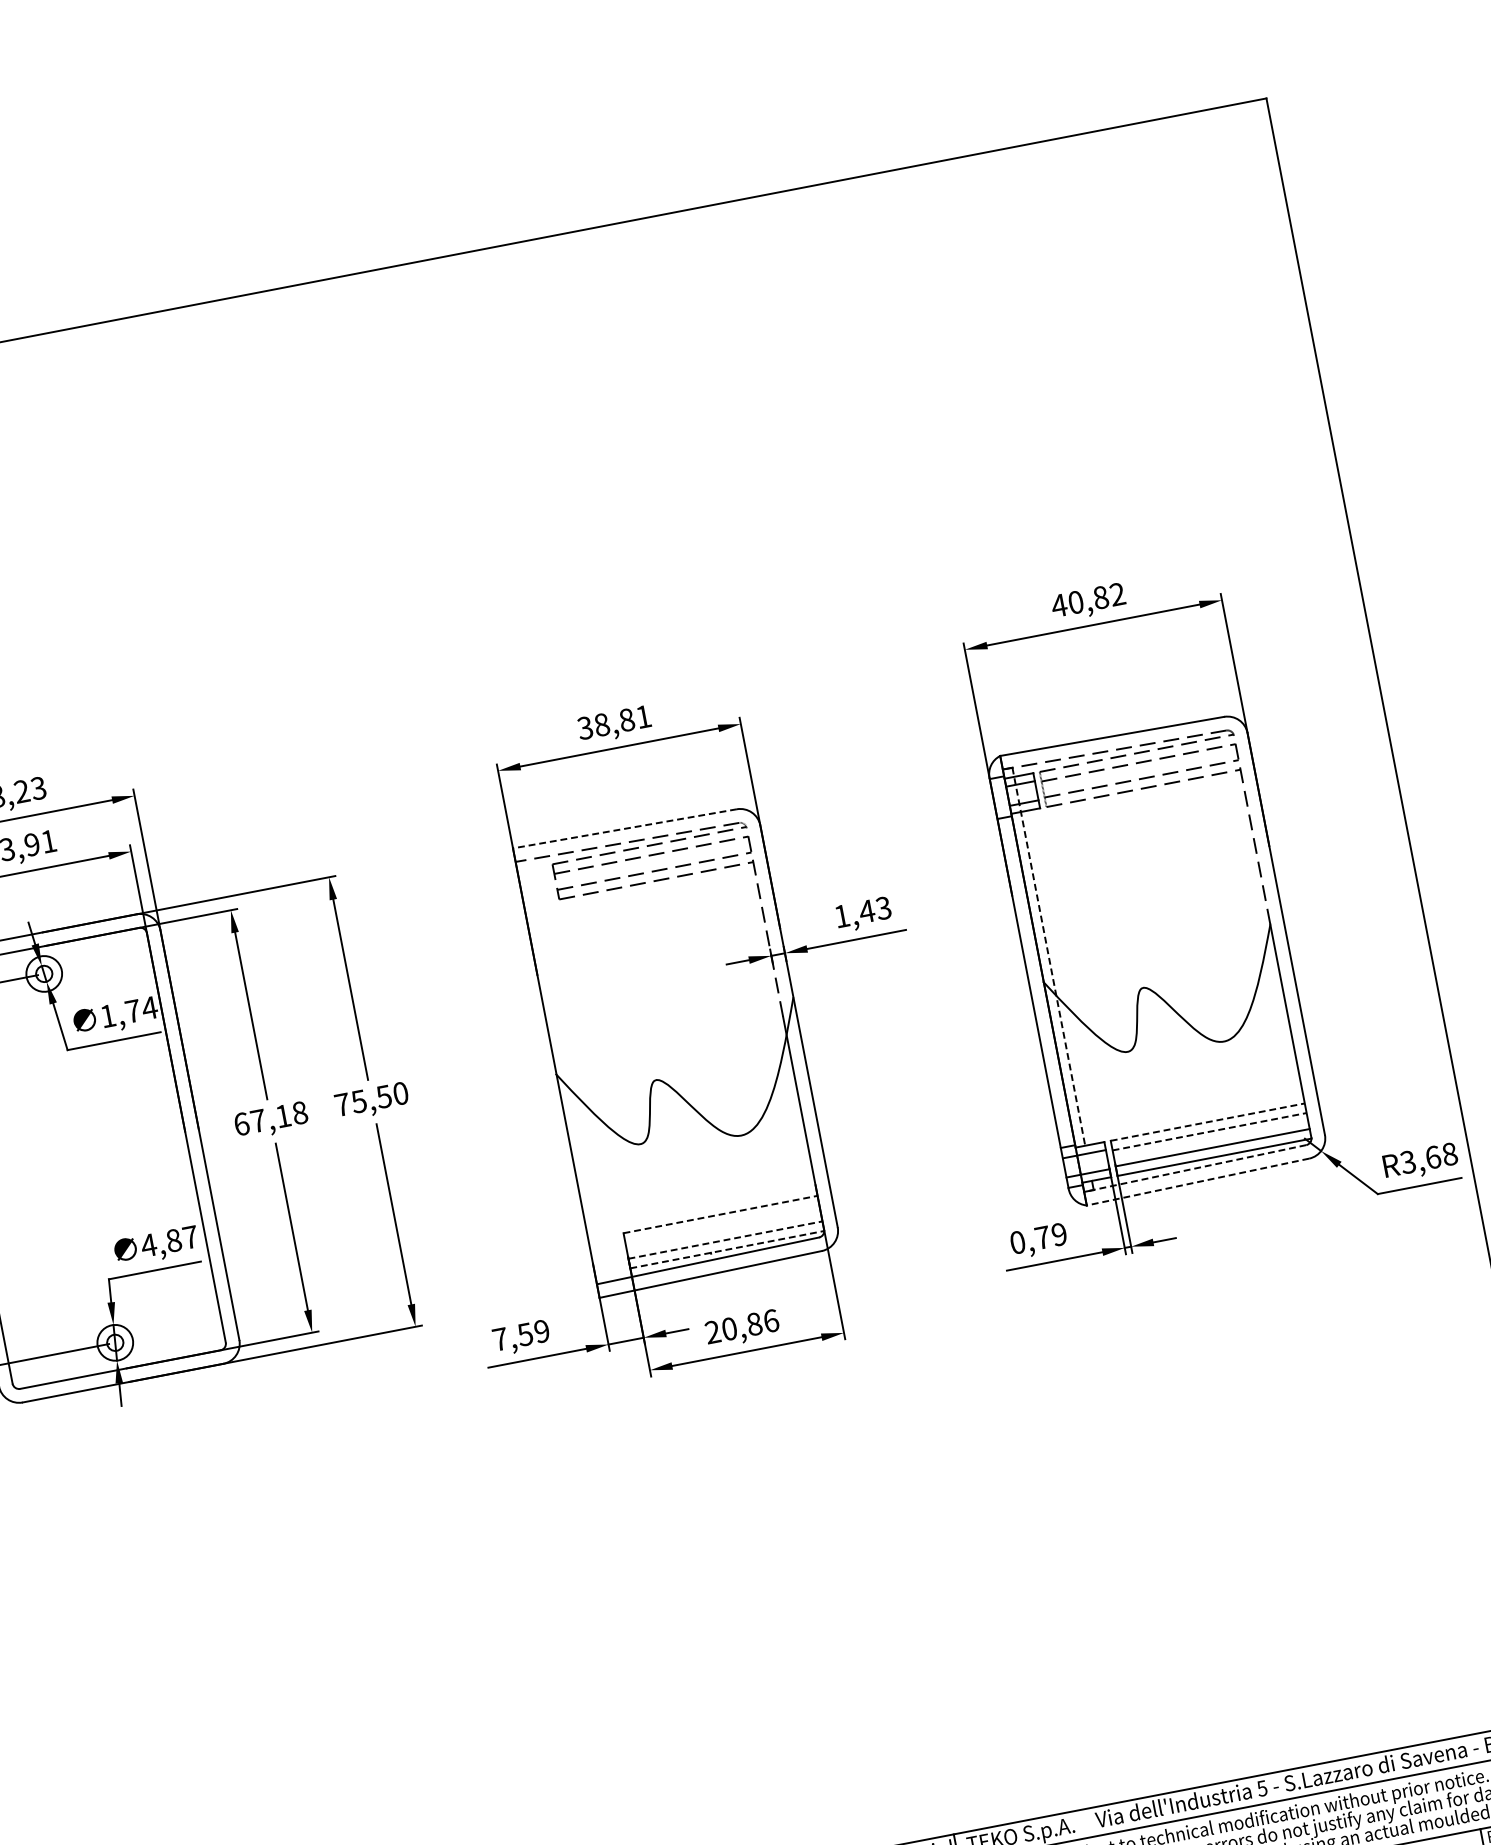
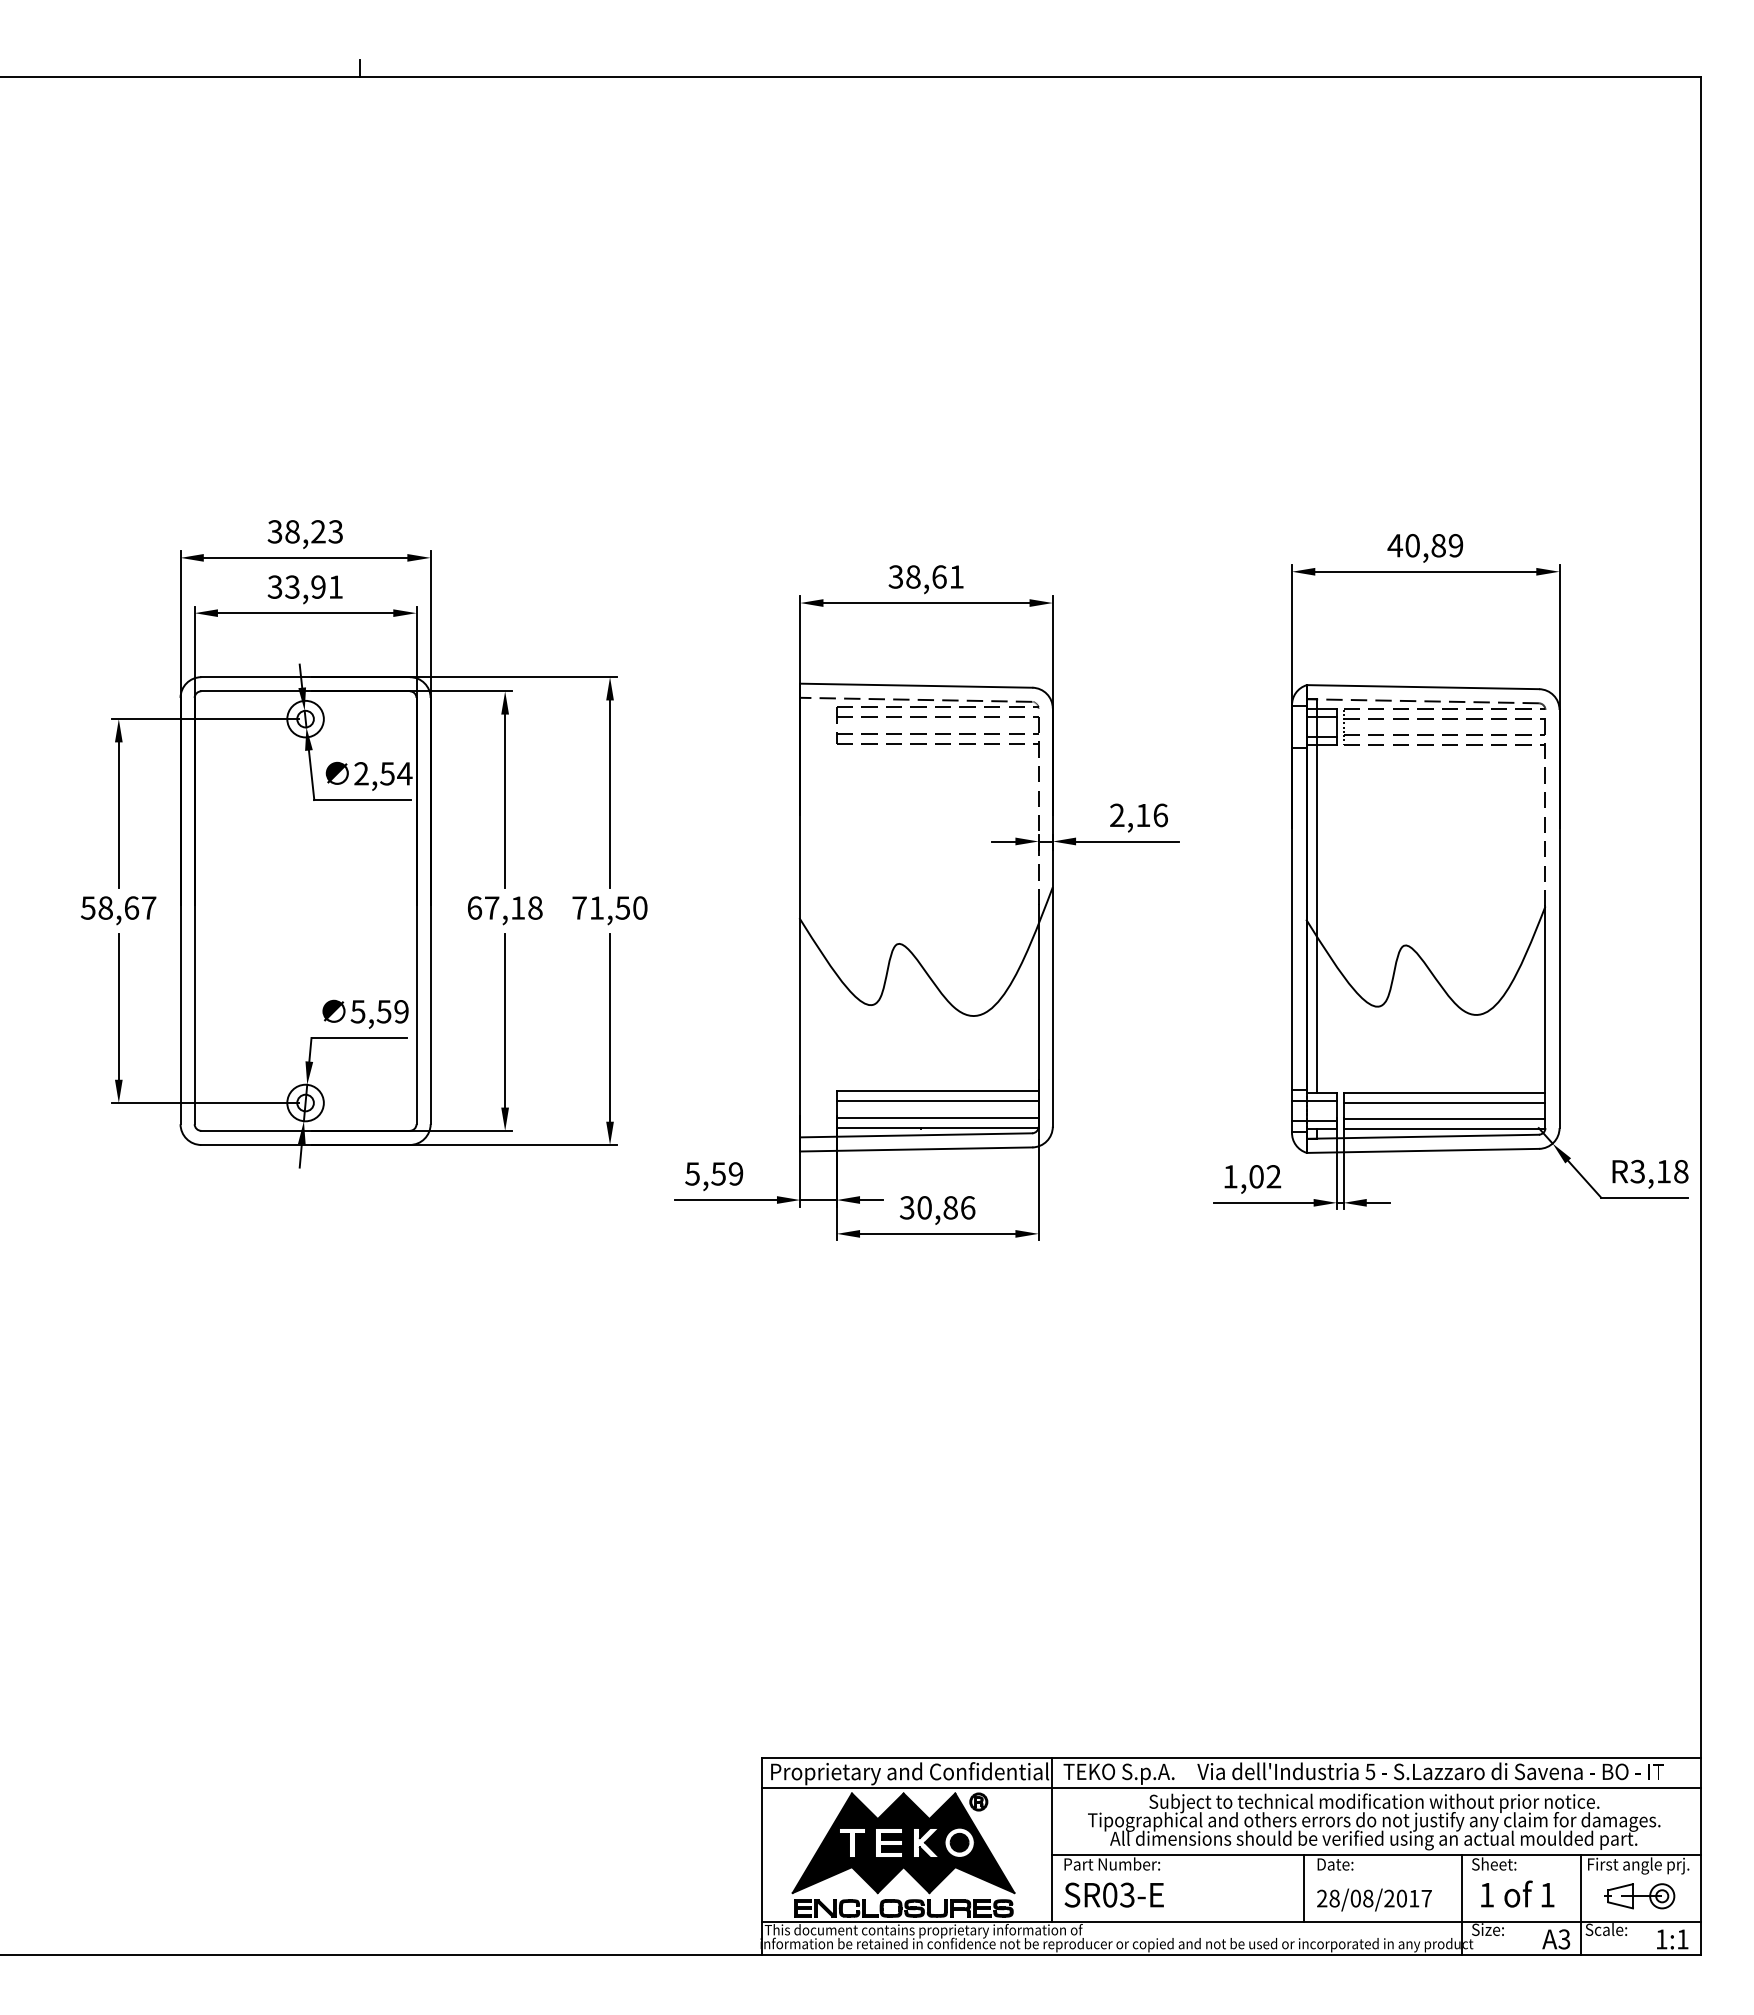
text: (1117, 594) -> (1455, 545), 40,82 -> 40,89
text: (627, 719) -> (939, 576), 38,81 -> 38,61
line: (624, 828) -> (915, 685), dashed -> solid
text: (862, 912) -> (1138, 815), 1,43 -> 2,16
line: (1048, 956) -> (1316, 895), dashed -> solid
text: (120, 1013) -> (374, 773), 1,74 -> 2,54
text: (358, 1101) -> (596, 907), 75,50 -> 71,50
line: (1207, 1121) -> (1444, 1092), dashed -> solid
line: (1209, 1131) -> (1444, 1102), dashed -> solid
text: (1433, 1157) -> (1664, 1171), R3,68 -> R3,18
line: (1194, 1168) -> (1422, 1136), dashed -> solid
line: (1197, 1181) -> (1422, 1150), dashed -> solid
line: (720, 1214) -> (937, 1091), dashed -> solid
line: (722, 1224) -> (937, 1101), added
text: (1038, 1238) -> (1252, 1176), 0,79 -> 1,02
line: (725, 1239) -> (937, 1117), dashed -> solid
text: (169, 1241) -> (379, 1011), 4,87 -> 5,59
line: (727, 1249) -> (937, 1127), dashed -> solid
text: (712, 1332) -> (906, 1207), 20,86 -> 30,86
text: (500, 1338) -> (692, 1173), 7,59 -> 5,59

